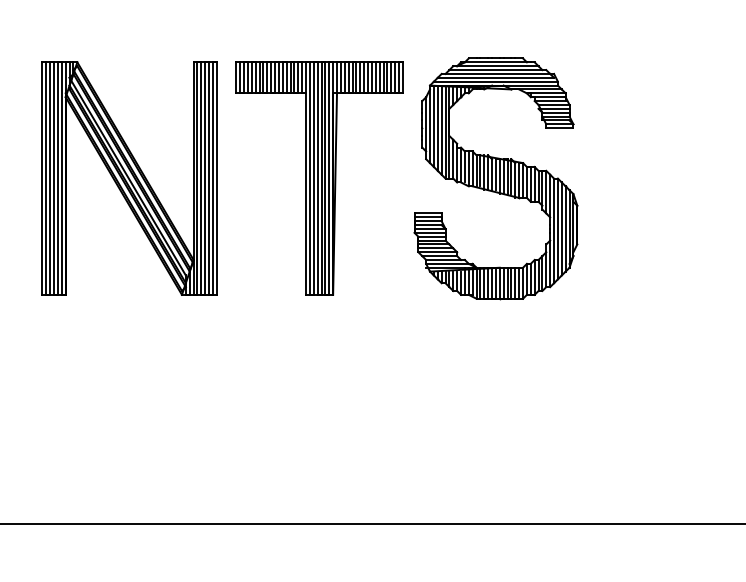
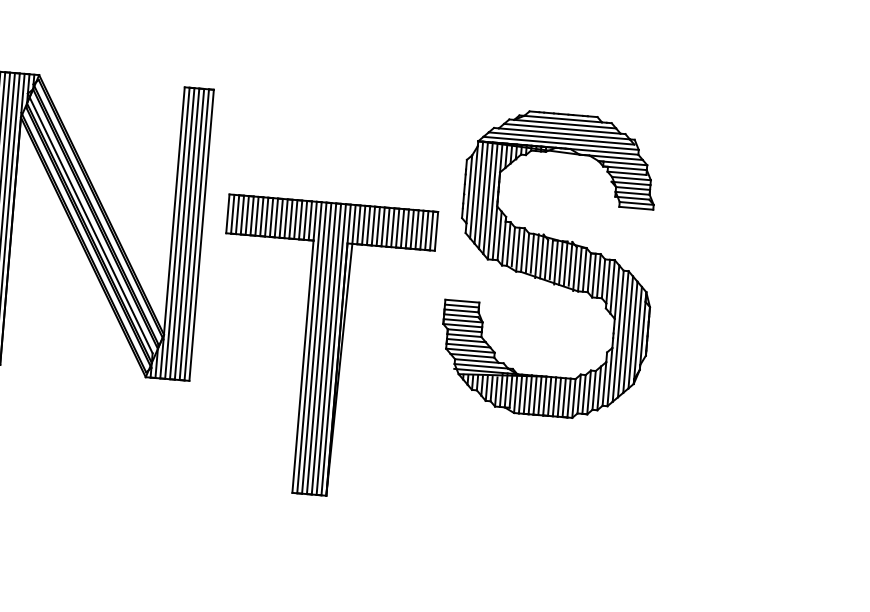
part: (319, 178) -> (321, 348), moved

